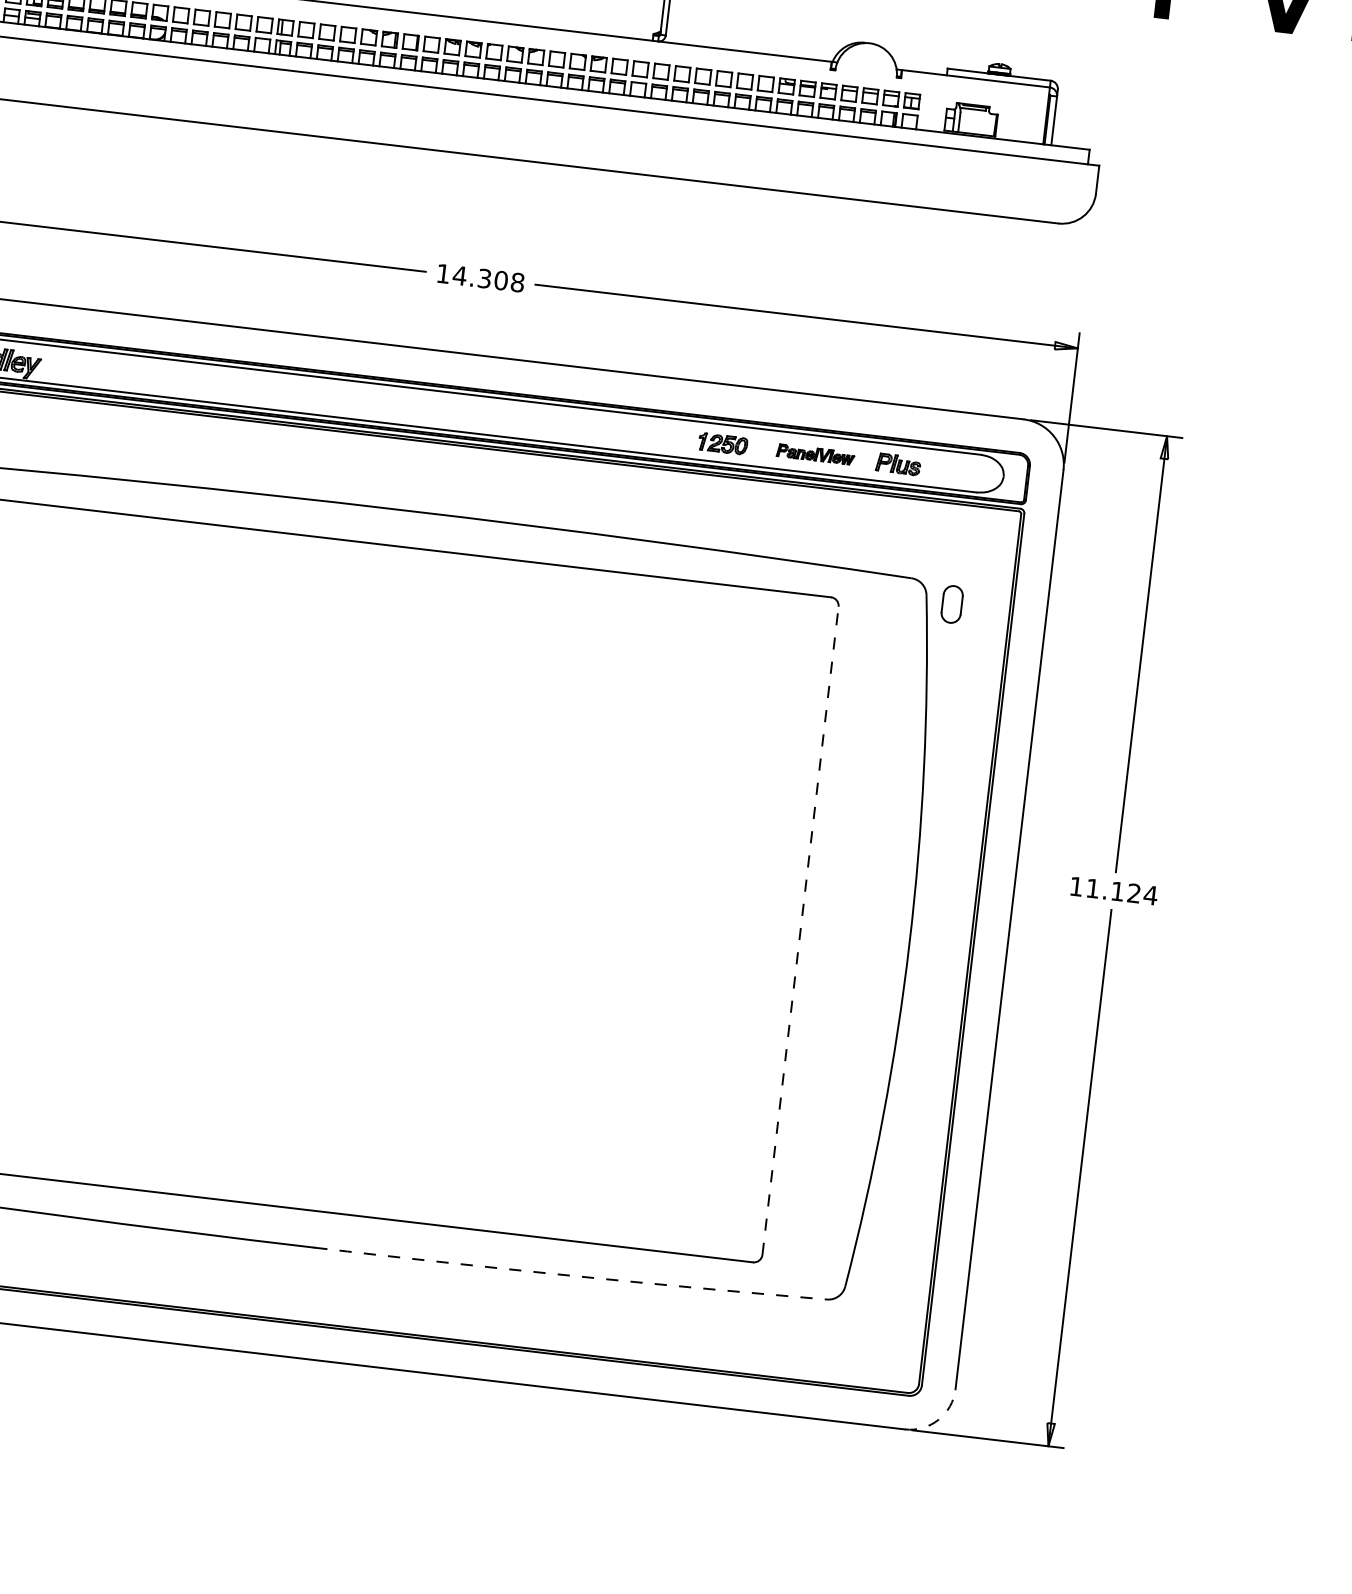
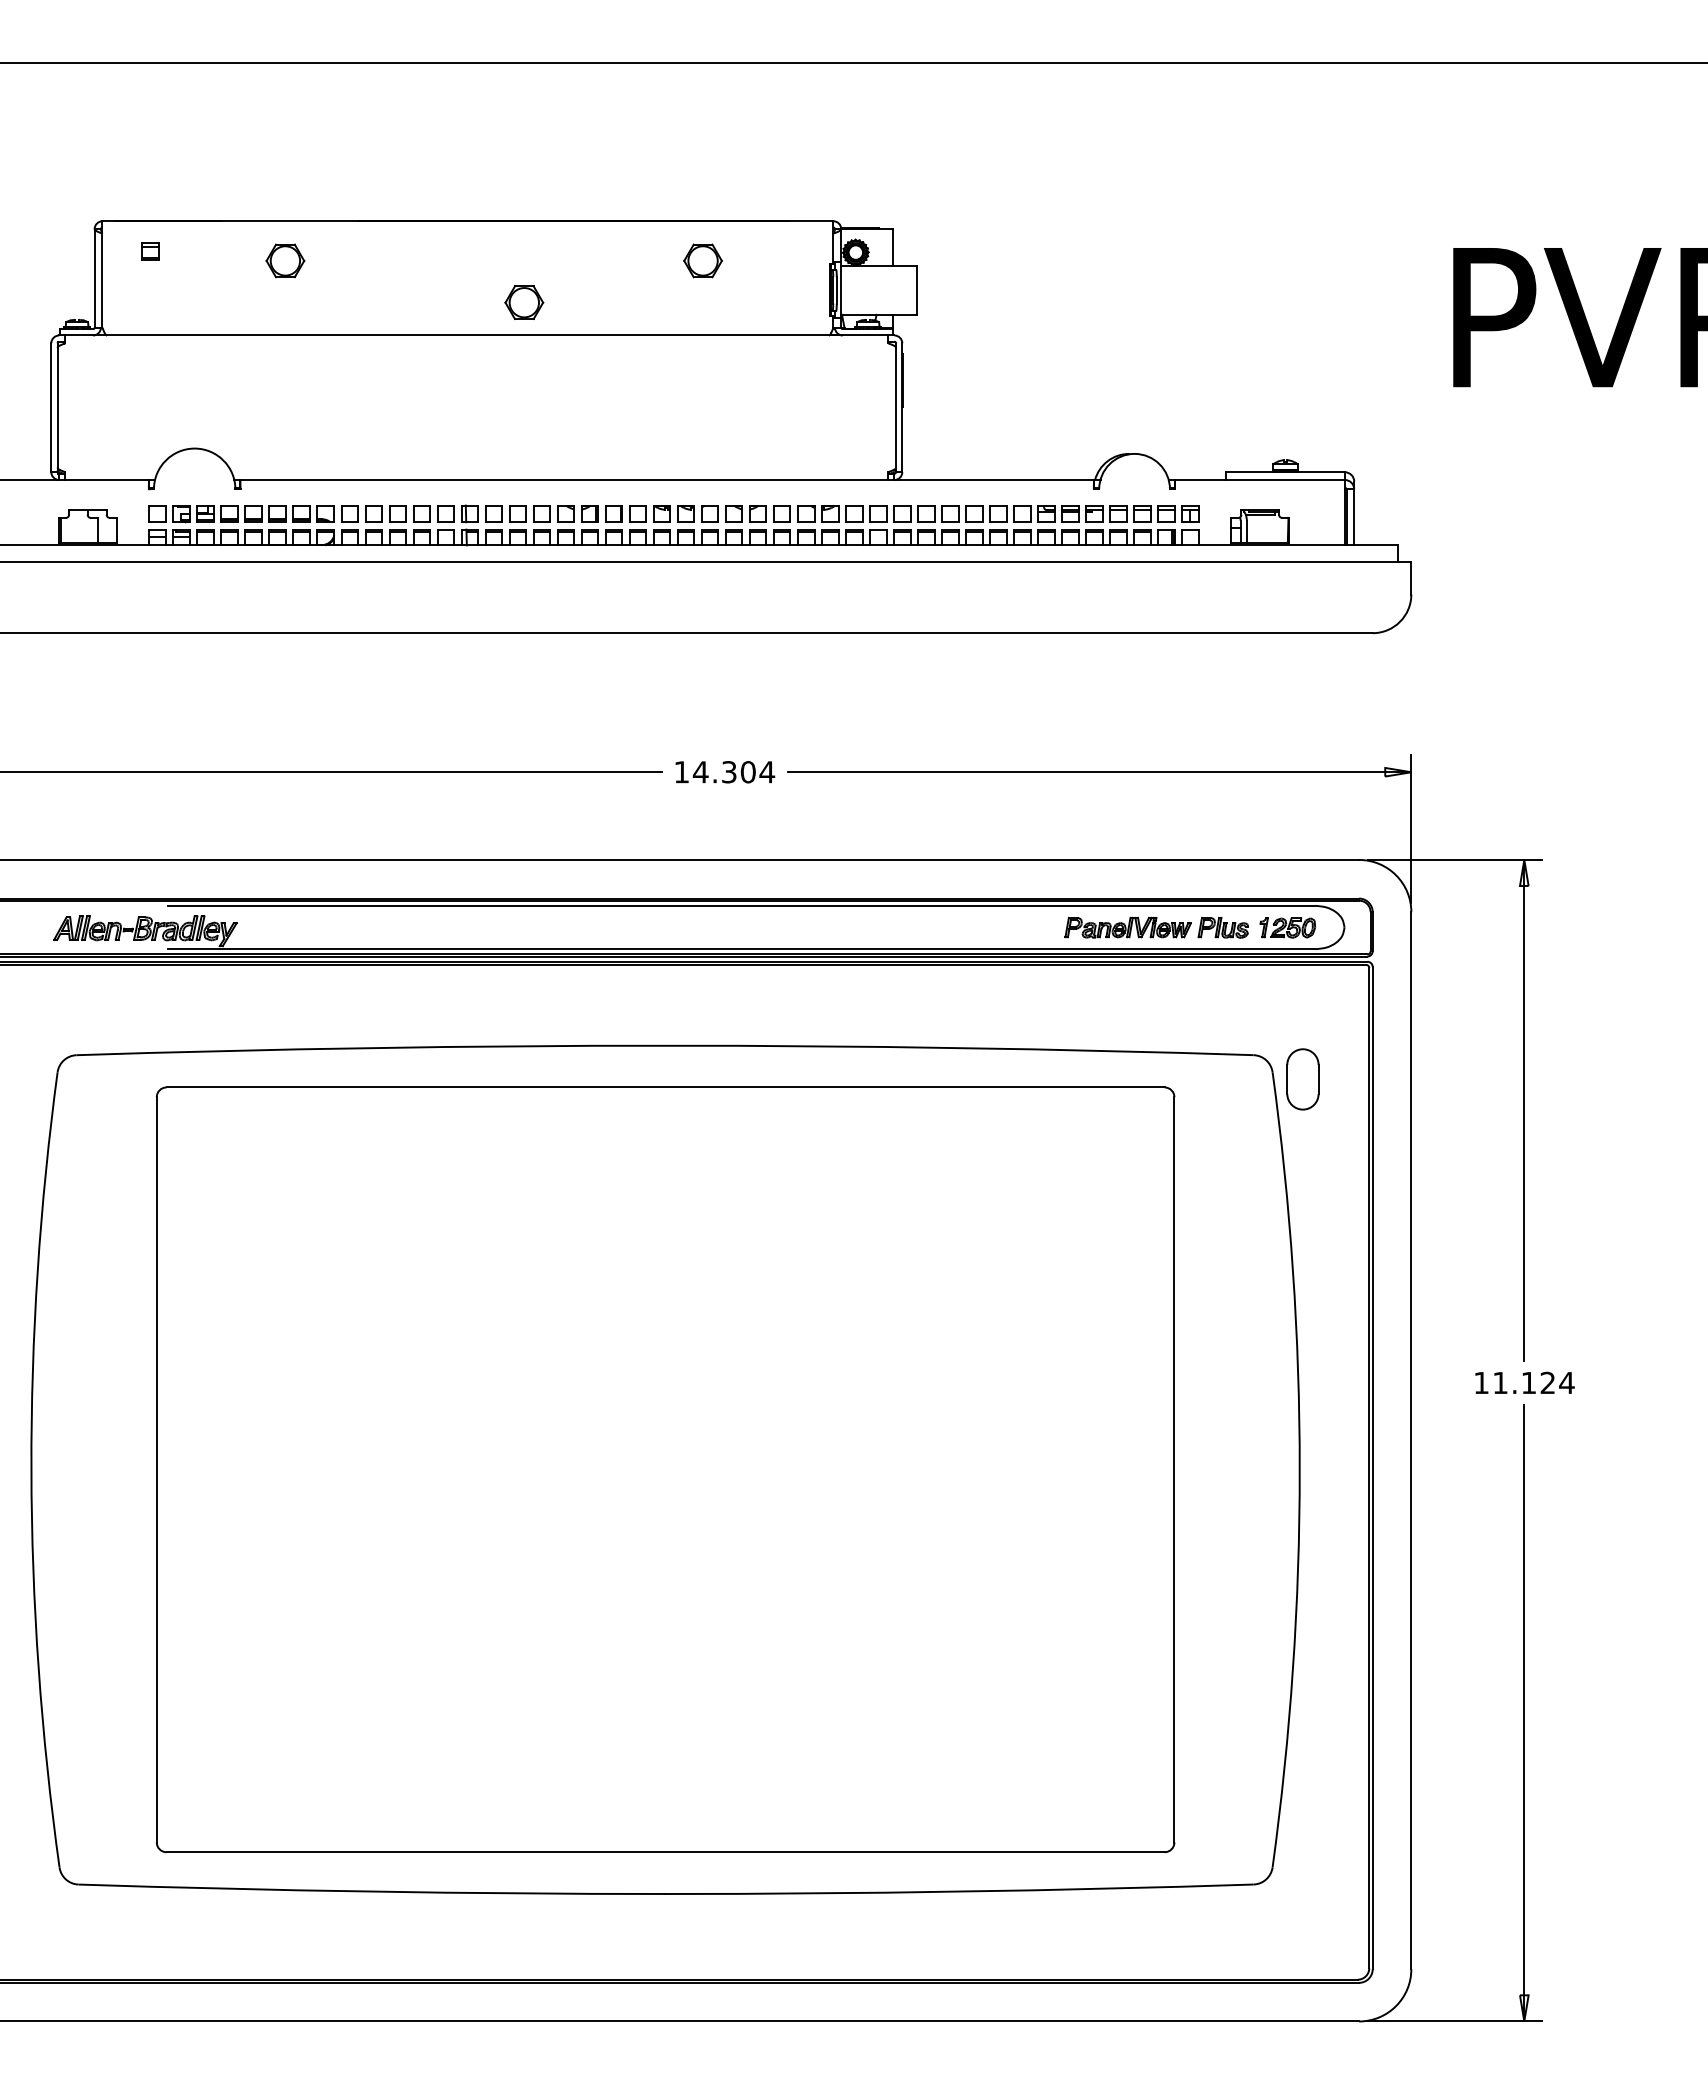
text: (517, 282) -> (767, 772), 14.308 -> 14.304
part: (722, 443) -> (1287, 927), moved
part: (815, 454) -> (1127, 927), size x1.43
part: (951, 604) -> (1302, 1079), size x1.43
line: (800, 930) -> (1174, 1469), dashed -> solid
arc: (571, 1275) -> (960, 1891), dashed -> solid
arc: (938, 1420) -> (1396, 2006), dashed -> solid

